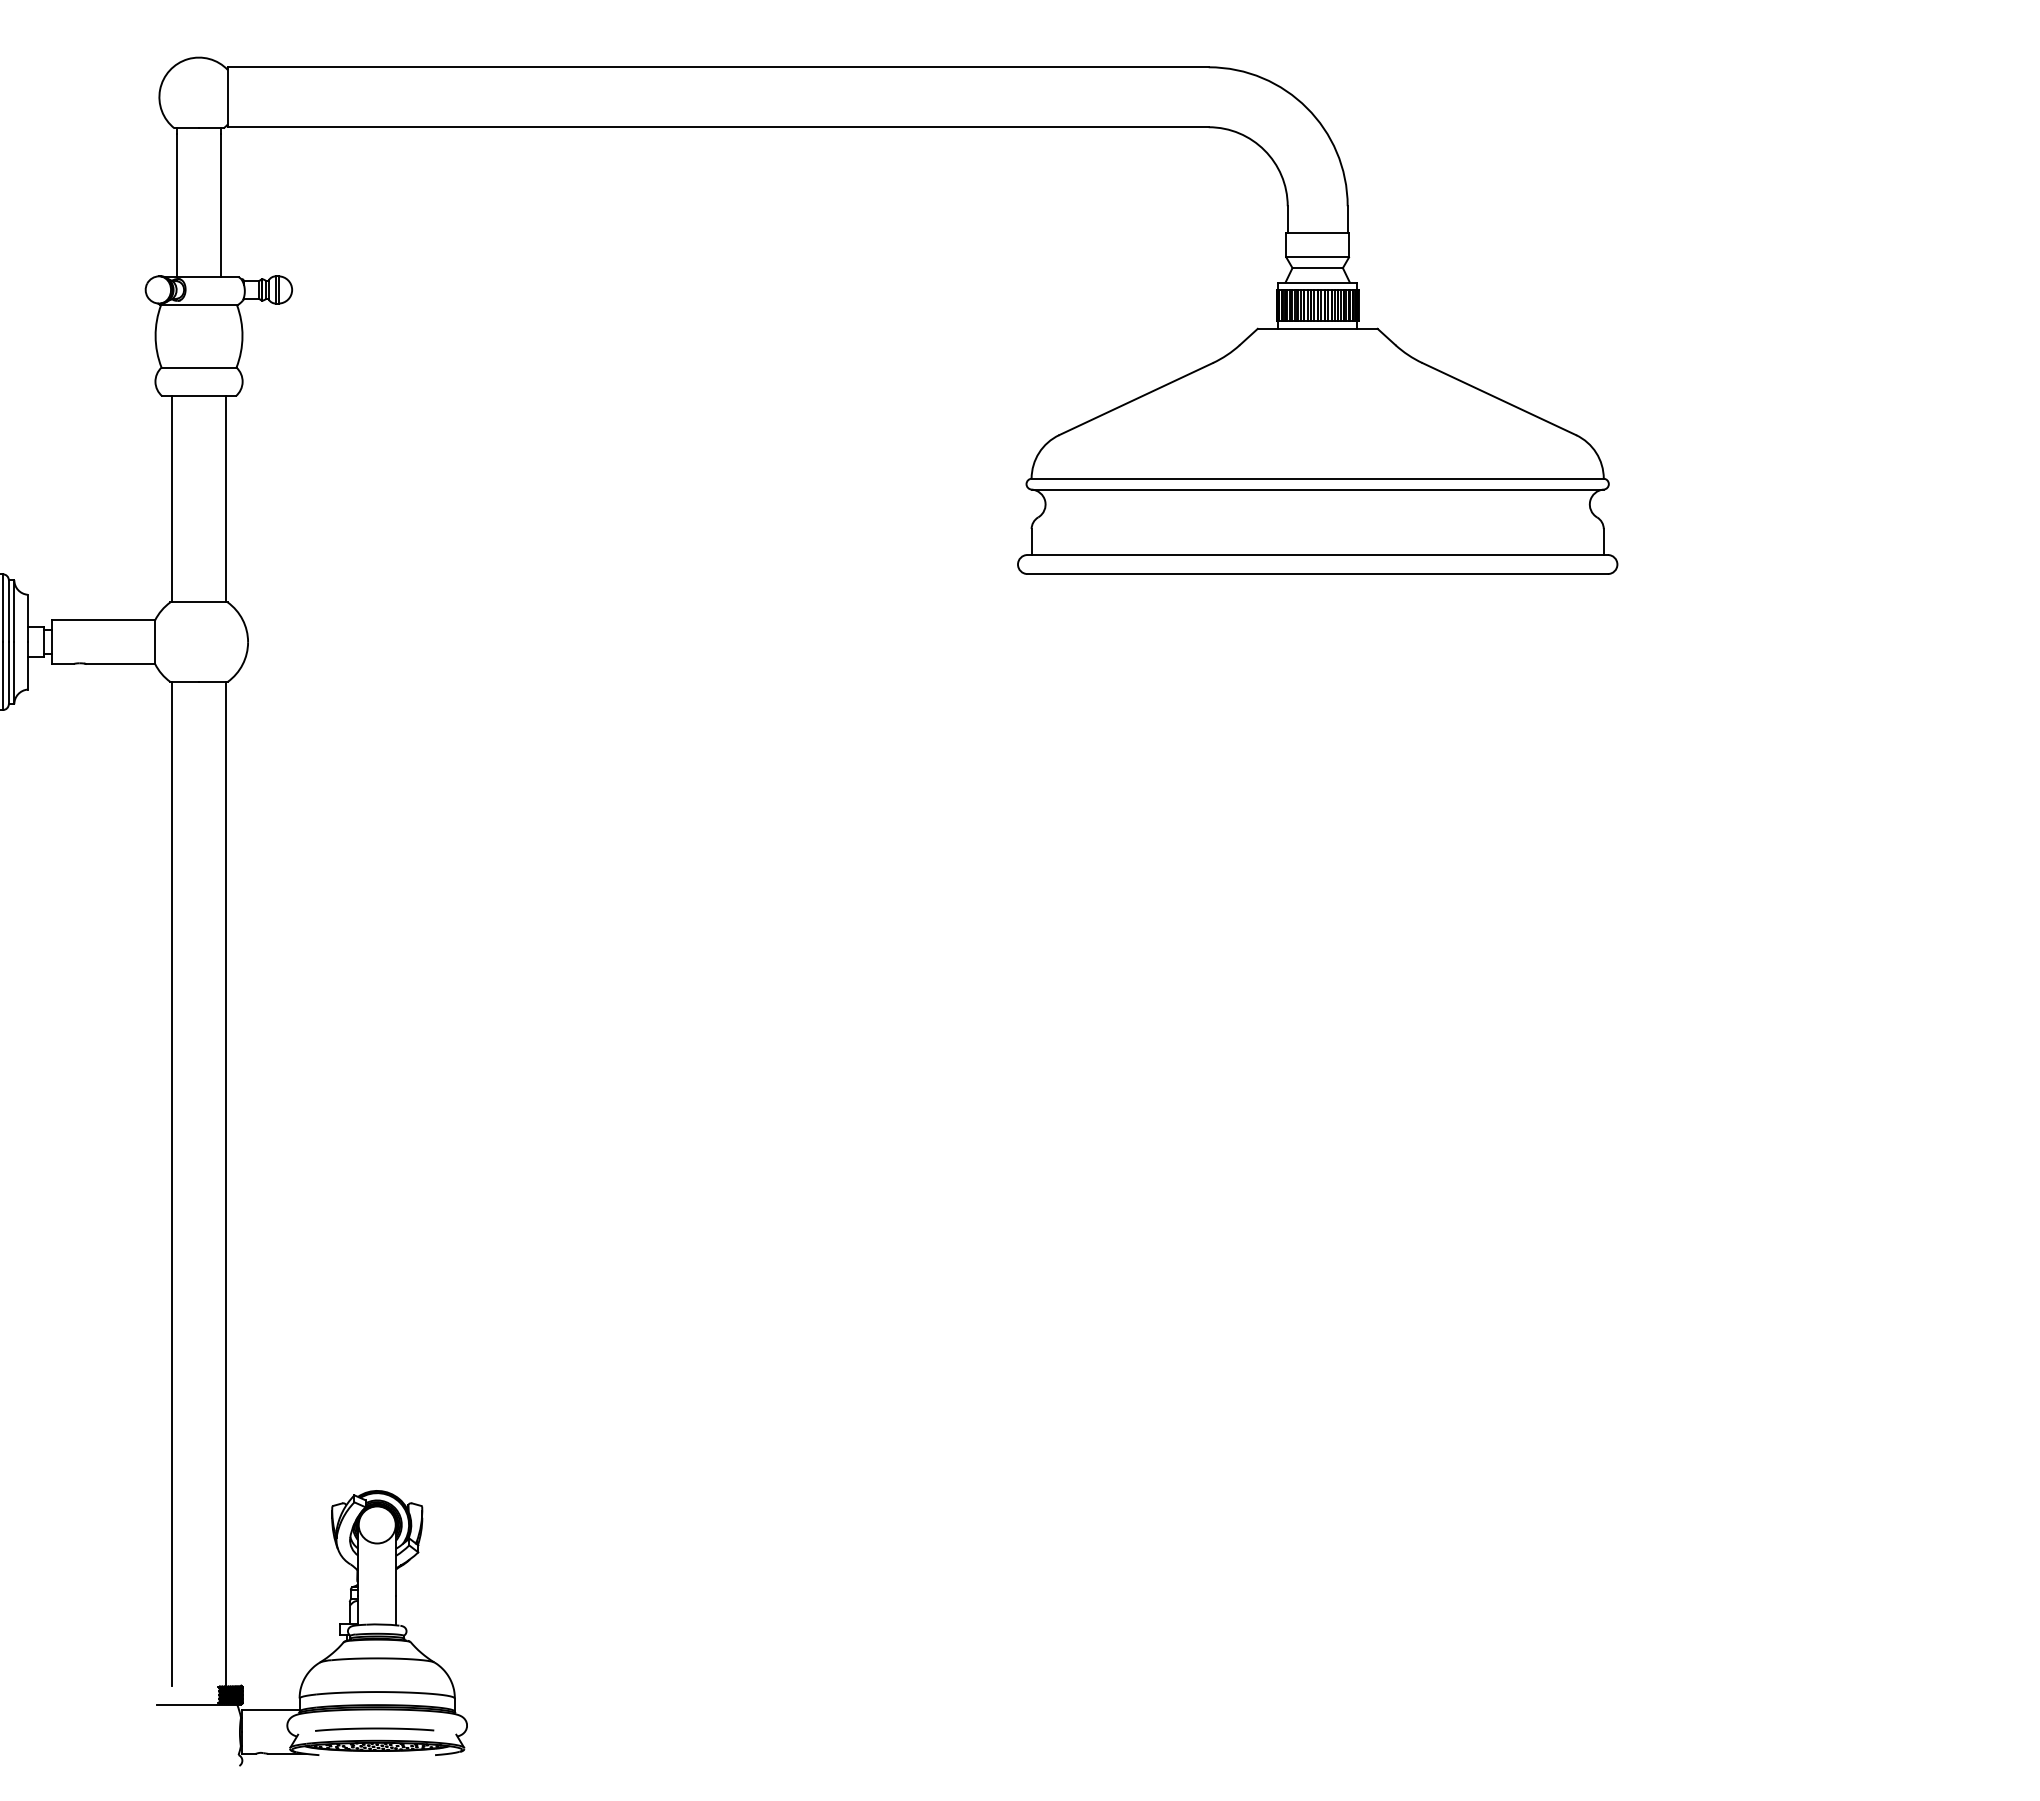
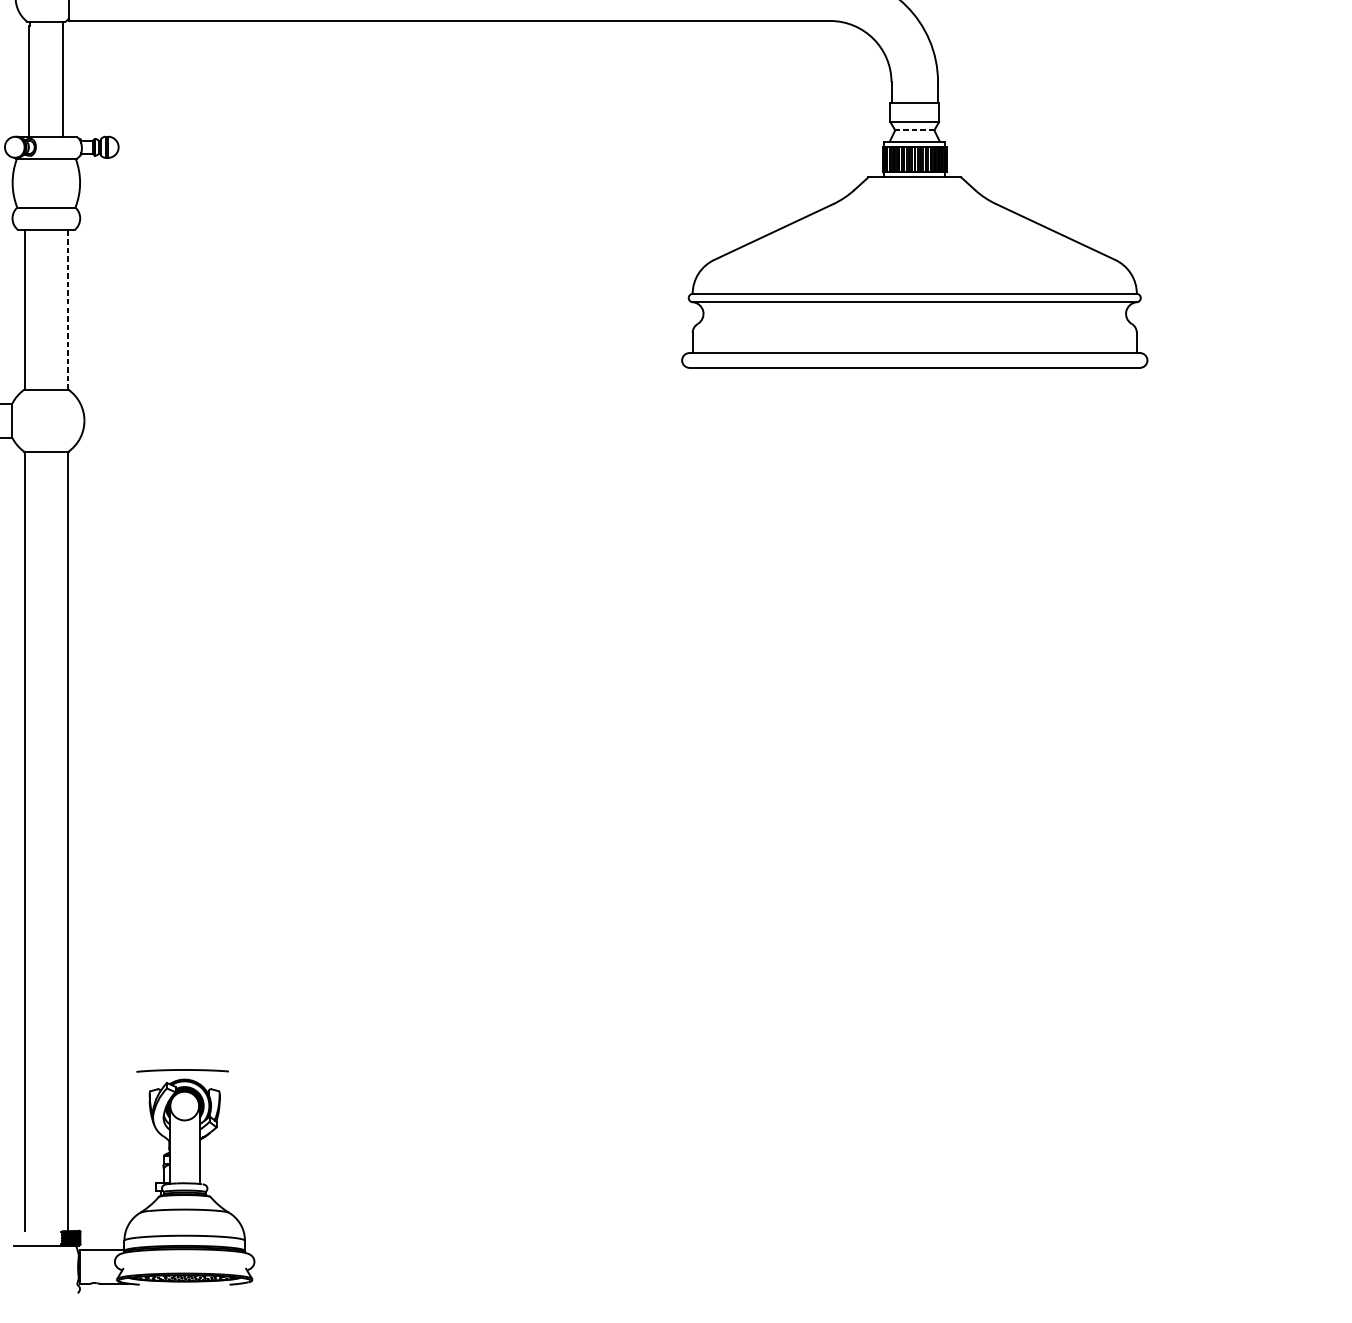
line: (1317, 268) -> (914, 130), solid -> dashed
line: (226, 498) -> (67, 309), solid -> dashed
curve: (374, 1729) -> (182, 1070), moved

